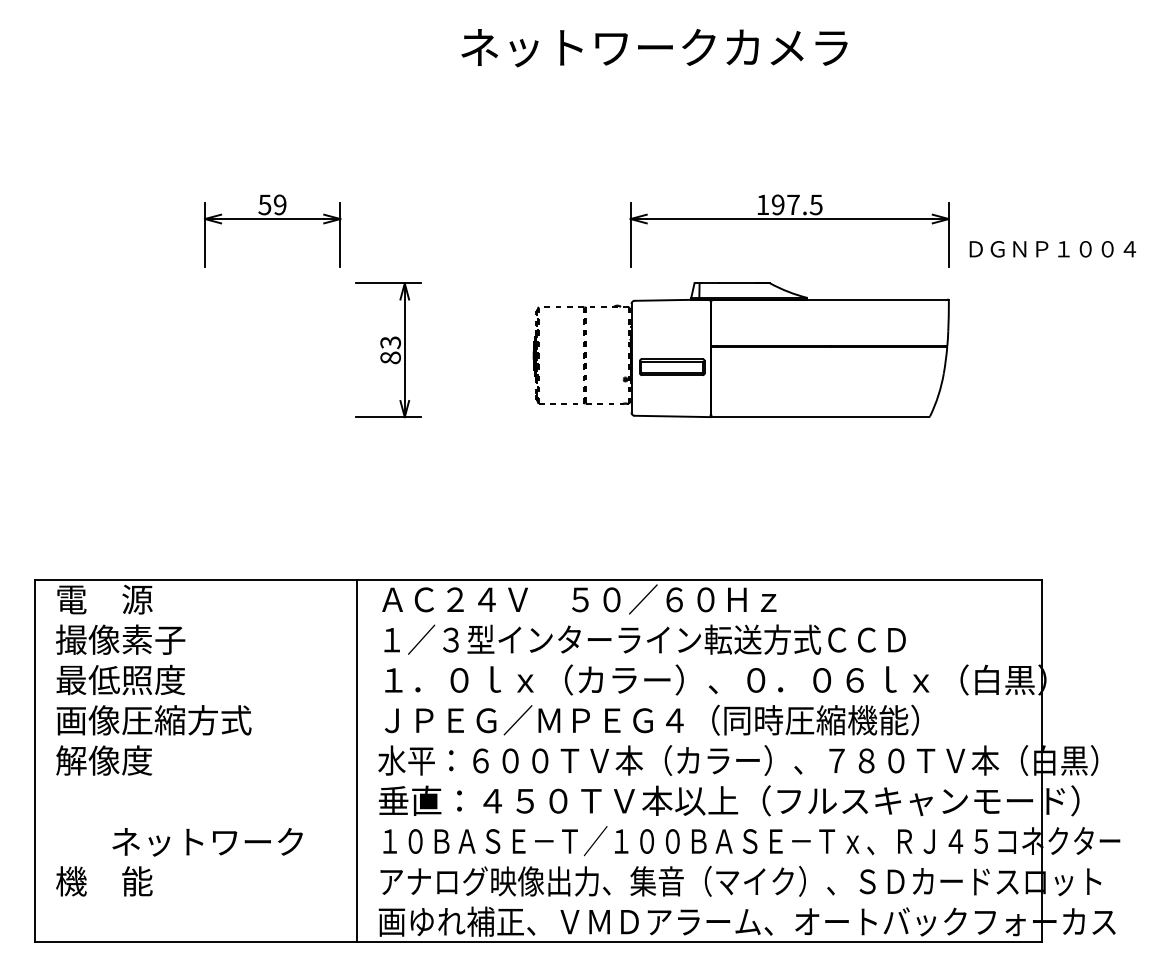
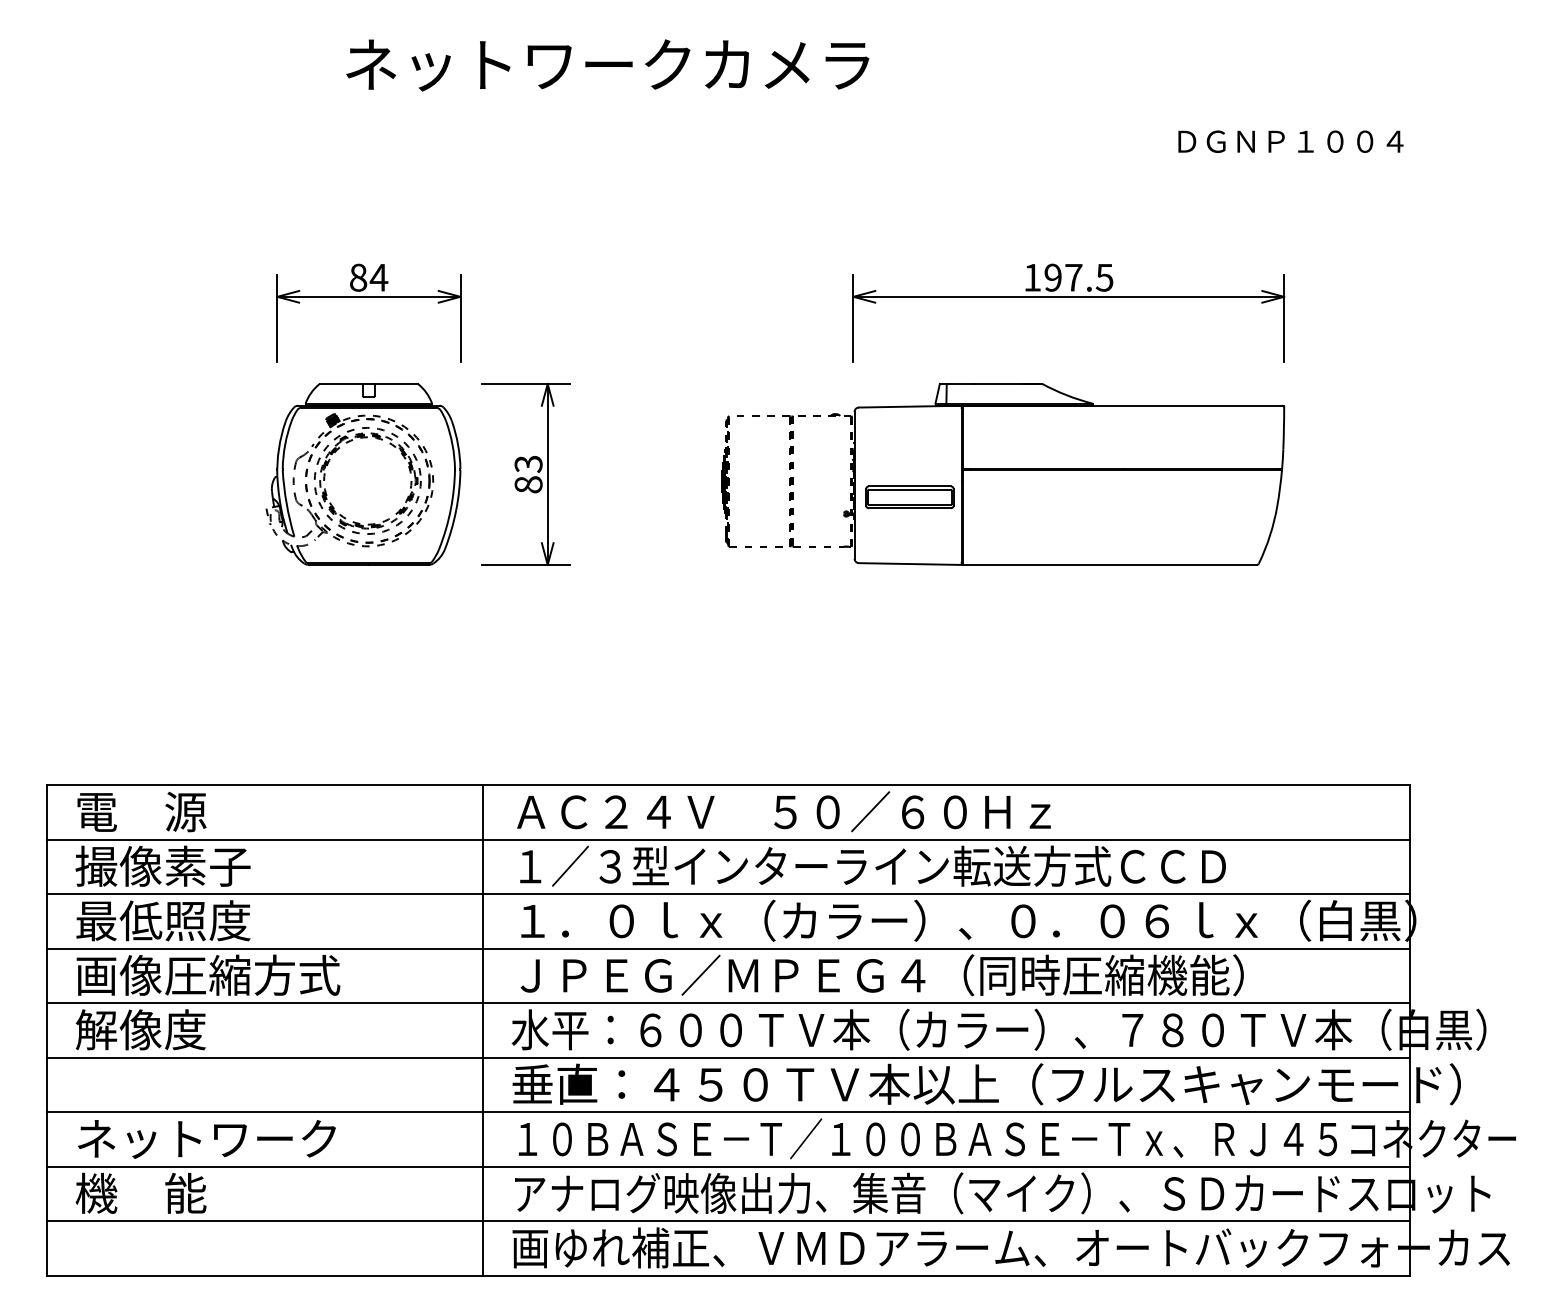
text: (654, 48) -> (607, 65), moved
text: (272, 204) -> (368, 277), 59 -> 84
text: (1052, 249) -> (1290, 141), moved
part: (251, 331) -> (340, 448), added
line: (537, 619) -> (727, 839), added
line: (537, 660) -> (727, 894), added
line: (537, 700) -> (727, 948), added
line: (537, 741) -> (727, 1003), added
line: (537, 781) -> (727, 1057), added
line: (537, 821) -> (727, 1112), added
text: (207, 842) -> (206, 1139), moved
line: (537, 861) -> (727, 1166), added
line: (537, 902) -> (727, 1221), added

